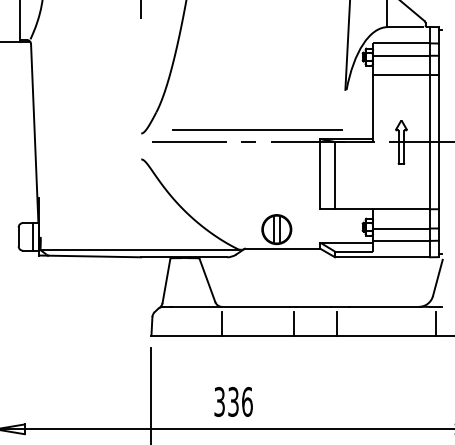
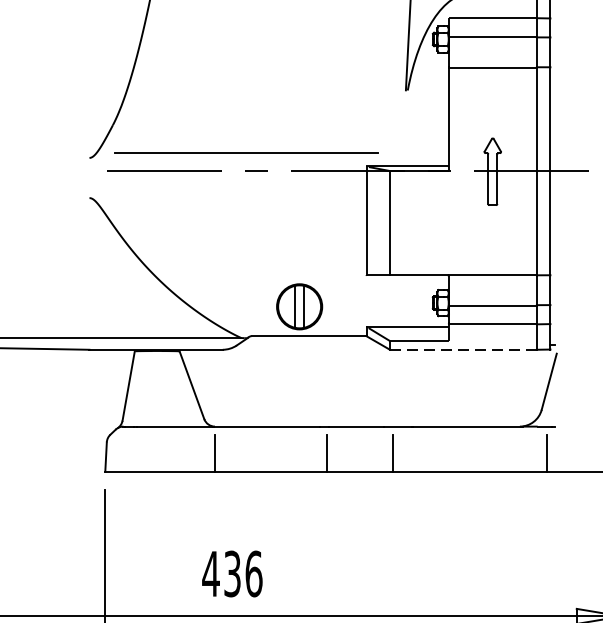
line: (257, 129) -> (246, 151), moved
line: (382, 257) -> (463, 350), solid -> dashed
text: (219, 401) -> (210, 573), 336 -> 436

